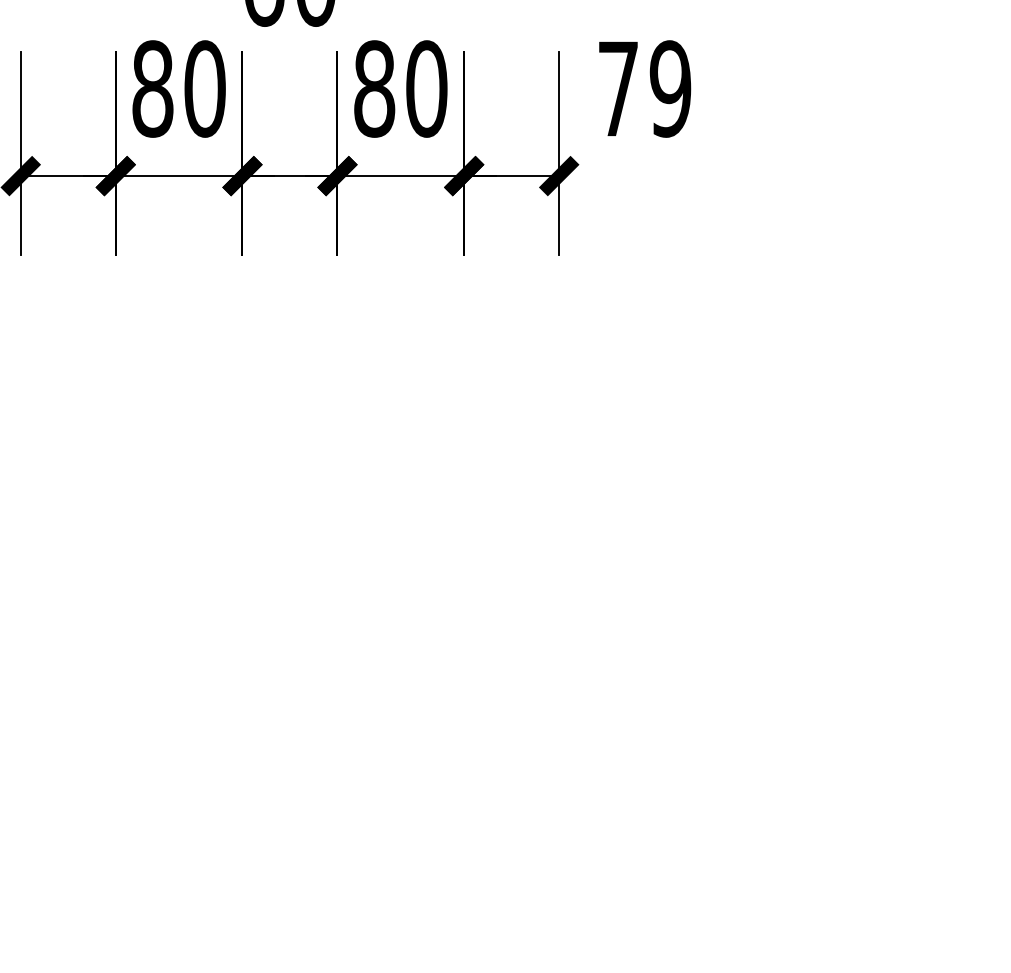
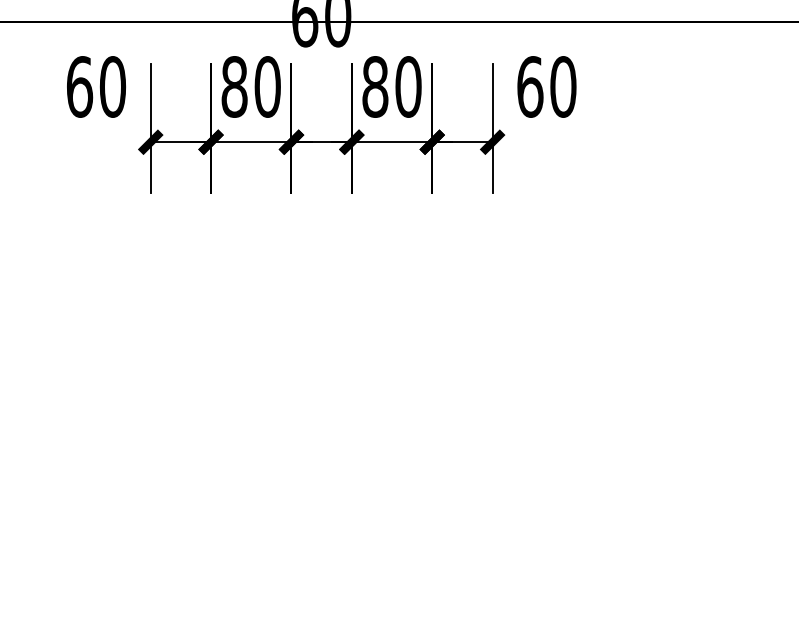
text: (644, 88) -> (546, 86), 79 -> 60

